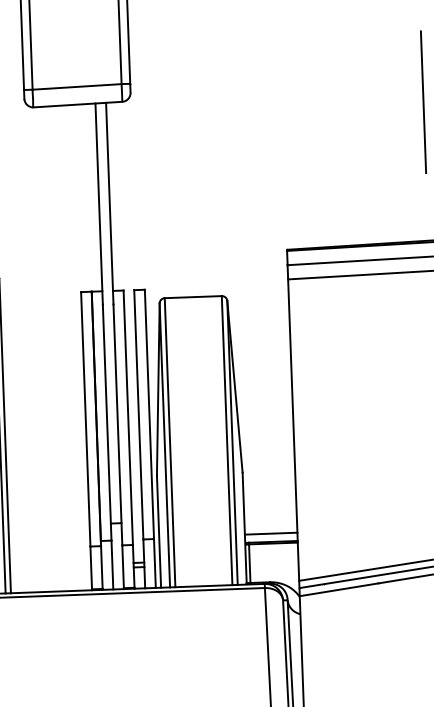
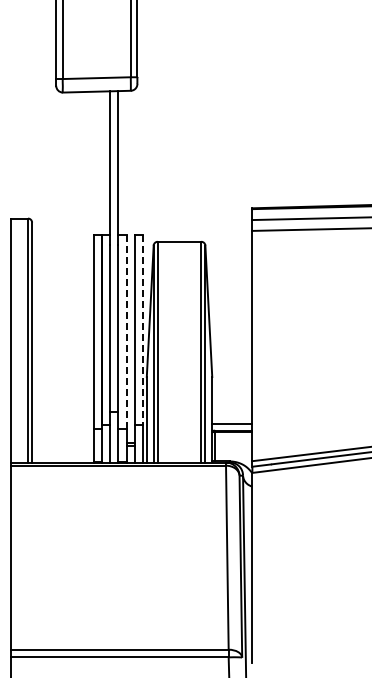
line: (423, 102) -> (360, 99), removed
line: (149, 415) -> (142, 330), solid -> dashed
line: (128, 418) -> (126, 332), solid -> dashed

